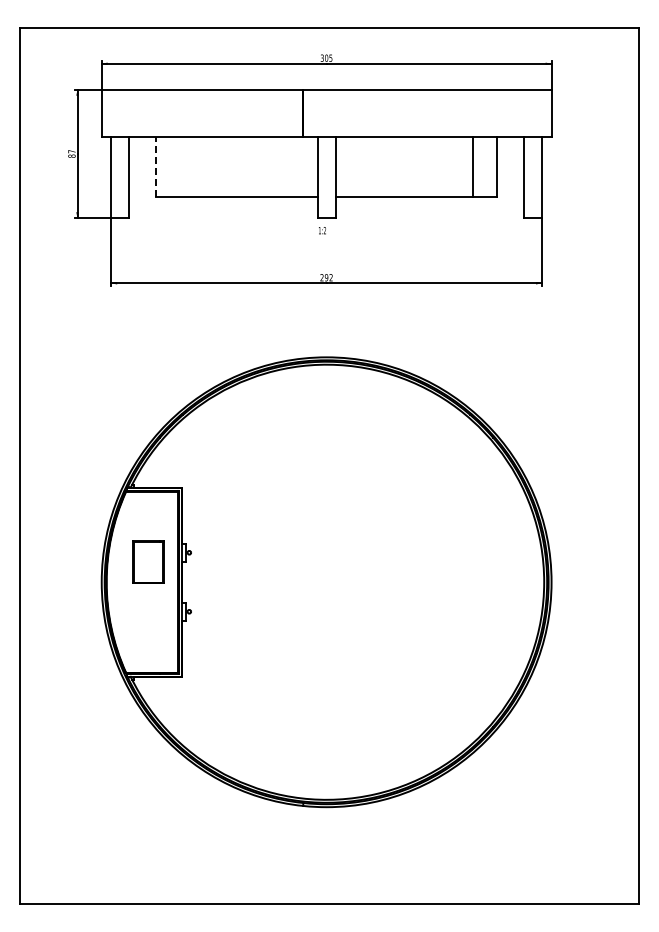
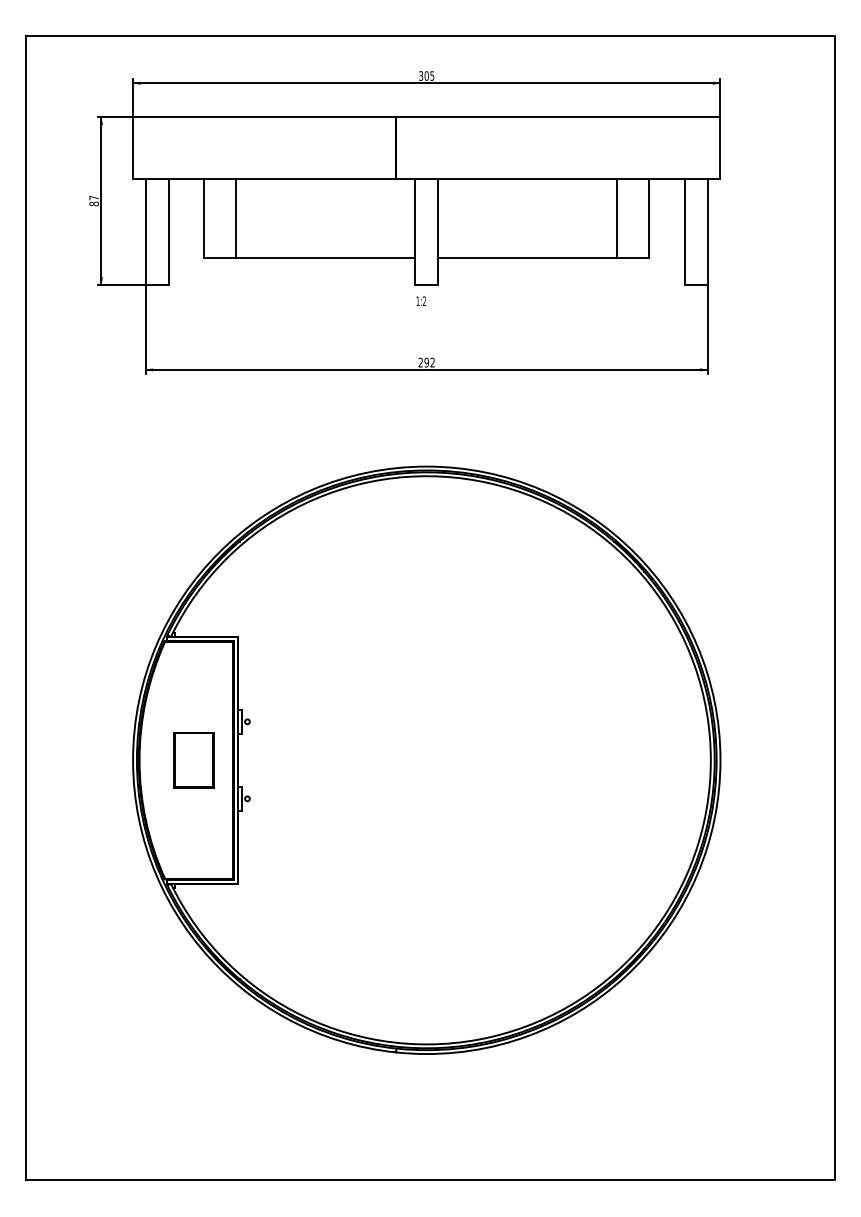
line: (156, 166) -> (204, 217), dashed -> solid
line: (180, 167) -> (235, 218), added
part: (148, 561) -> (194, 759), moved

